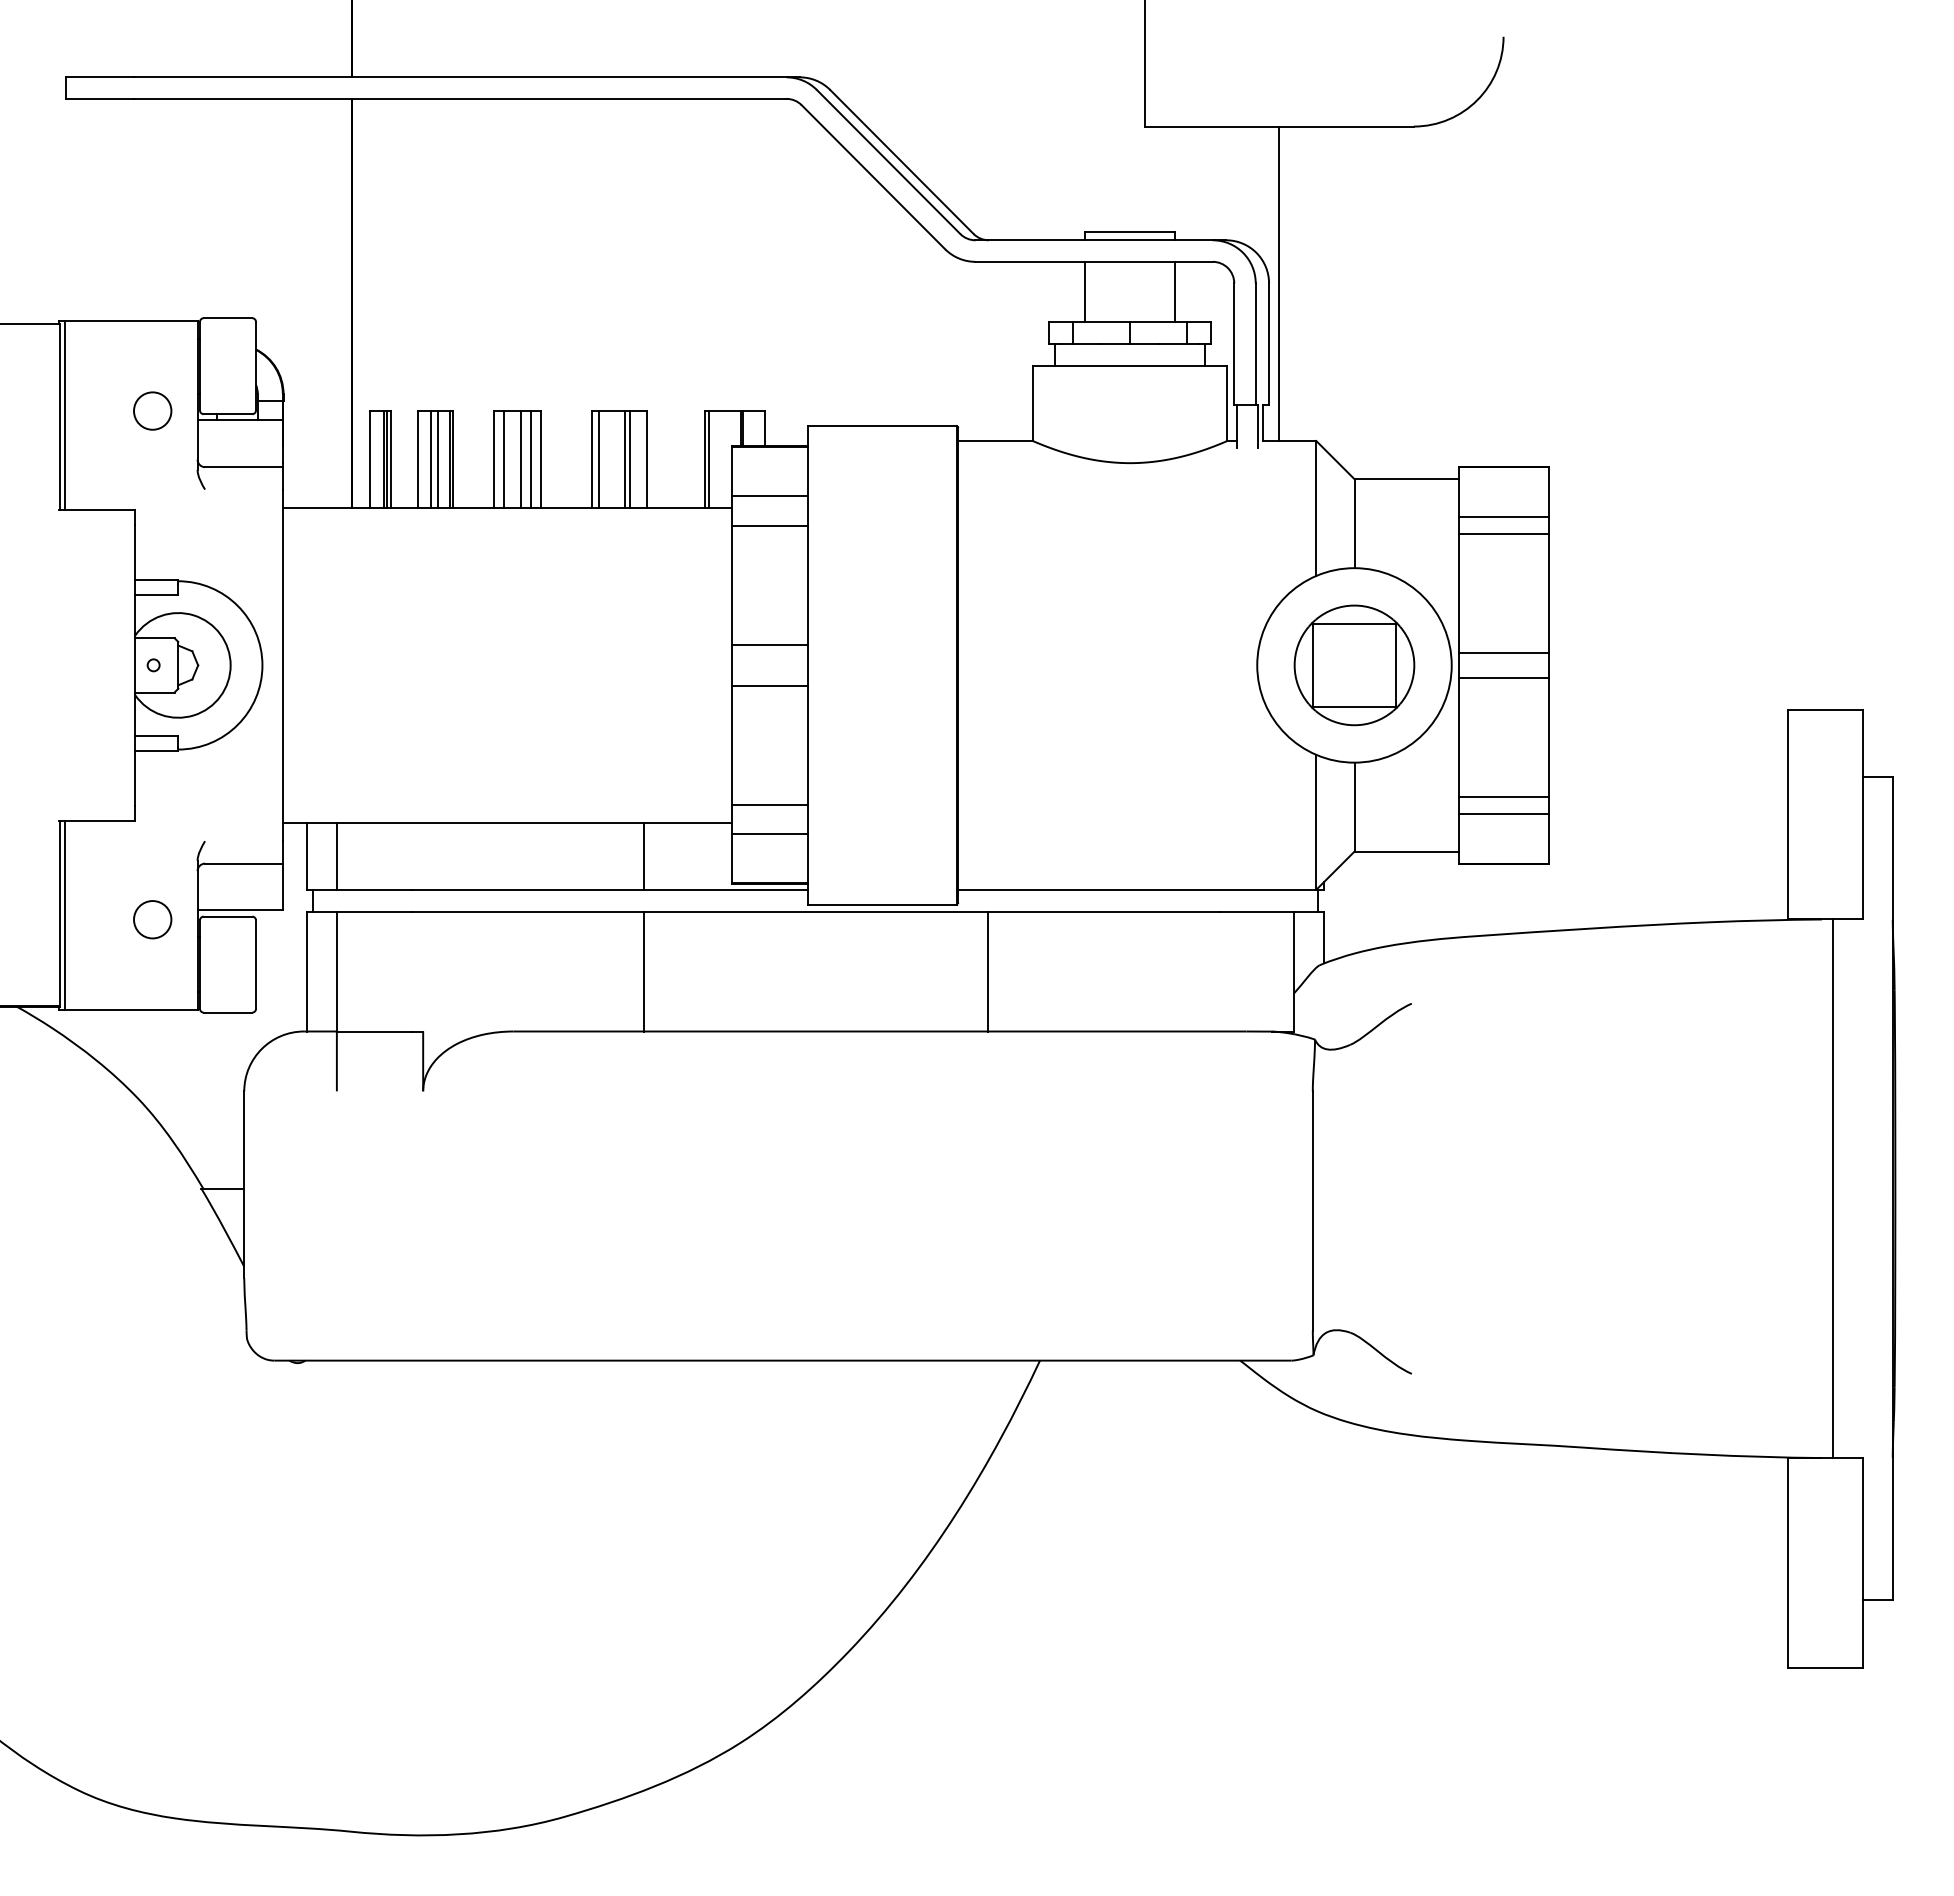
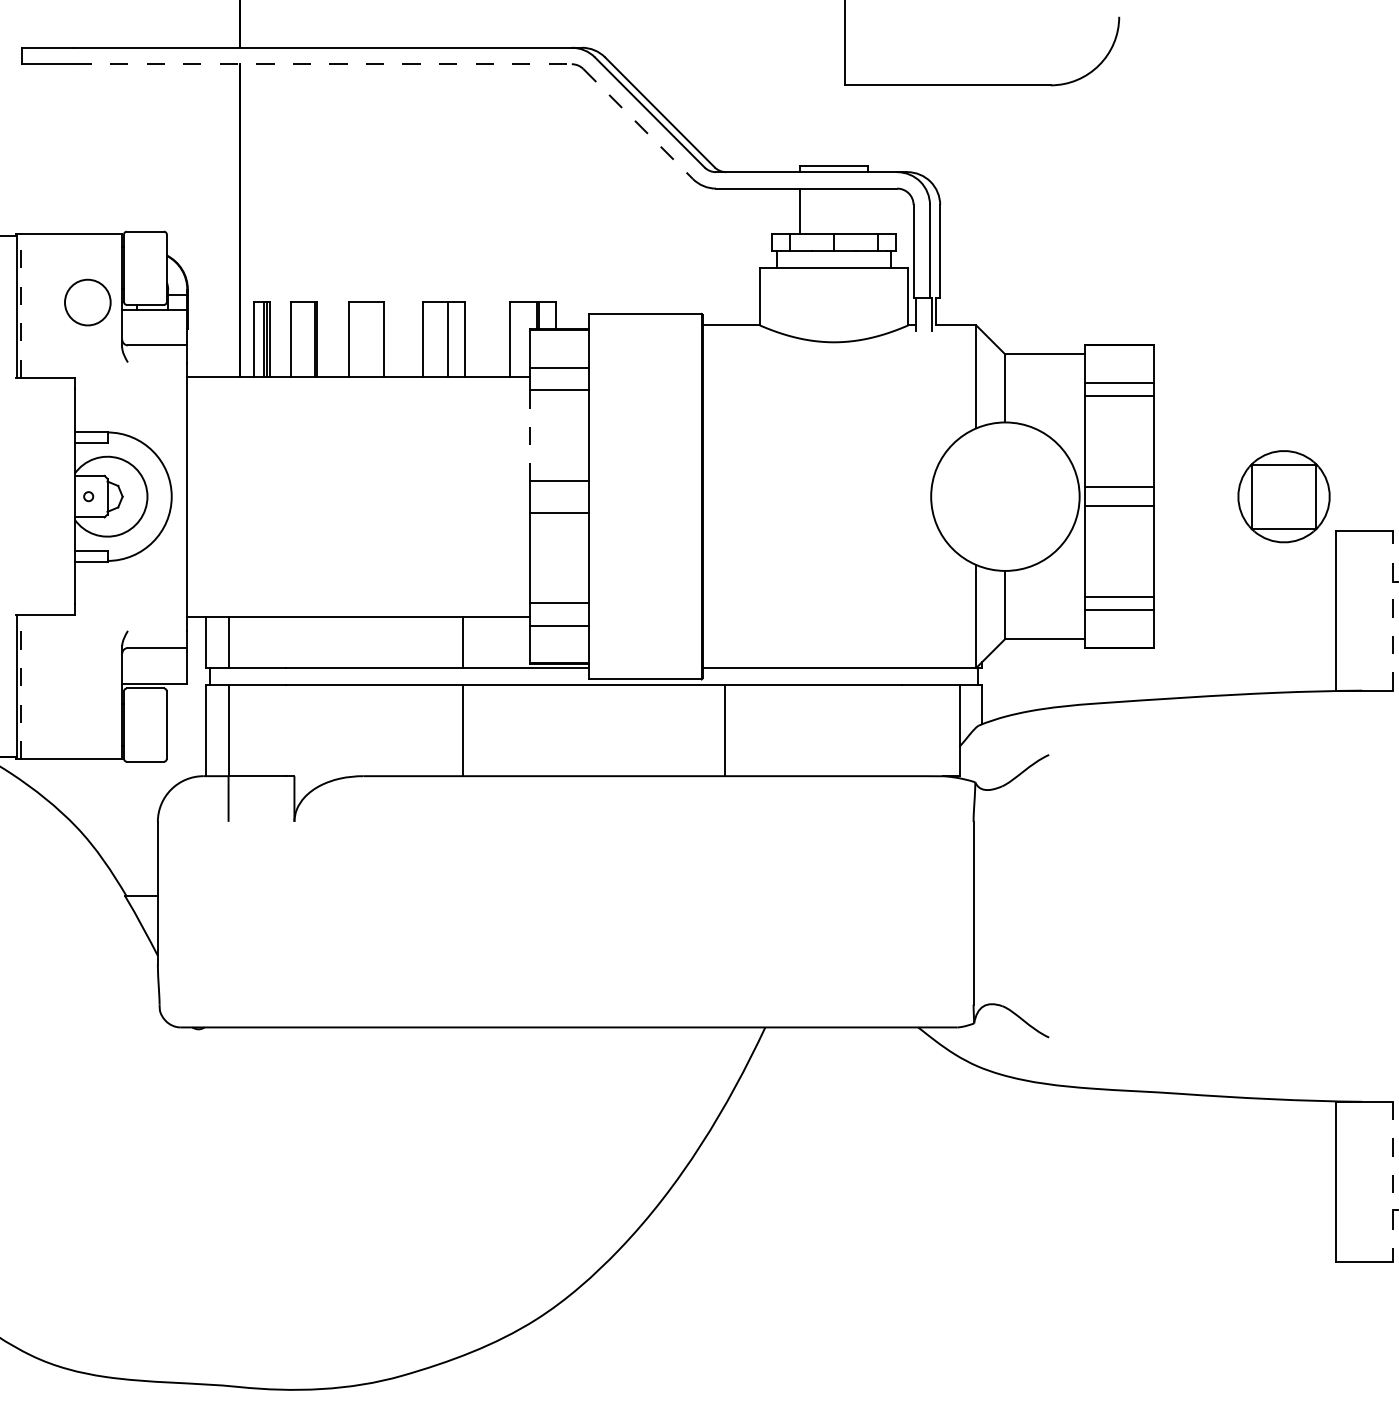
line: (460, 98) -> (322, 63), solid -> dashed
line: (873, 177) -> (638, 124), solid -> dashed
line: (1279, 283) -> (948, 205), removed
line: (1174, 291) -> (868, 211), removed
circle: (152, 410) -> (87, 302), size x1.6
line: (64, 415) -> (20, 305), solid -> dashed
line: (430, 459) -> (300, 339), removed
line: (438, 459) -> (306, 339), removed
line: (504, 459) -> (356, 339), removed
line: (521, 459) -> (369, 339), removed
line: (530, 459) -> (376, 339), removed
line: (599, 459) -> (429, 339), removed
line: (630, 459) -> (452, 339), removed
line: (708, 459) -> (512, 339), removed
line: (731, 585) -> (529, 435), solid -> dashed
part: (1354, 665) -> (1284, 496), moved
line: (1862, 814) -> (1393, 610), solid -> dashed
line: (64, 914) -> (20, 686), solid -> dashed
circle: (152, 919) -> (87, 690), removed
line: (1832, 1188) -> (1370, 896), removed
line: (1862, 1562) -> (1393, 1181), solid -> dashed

